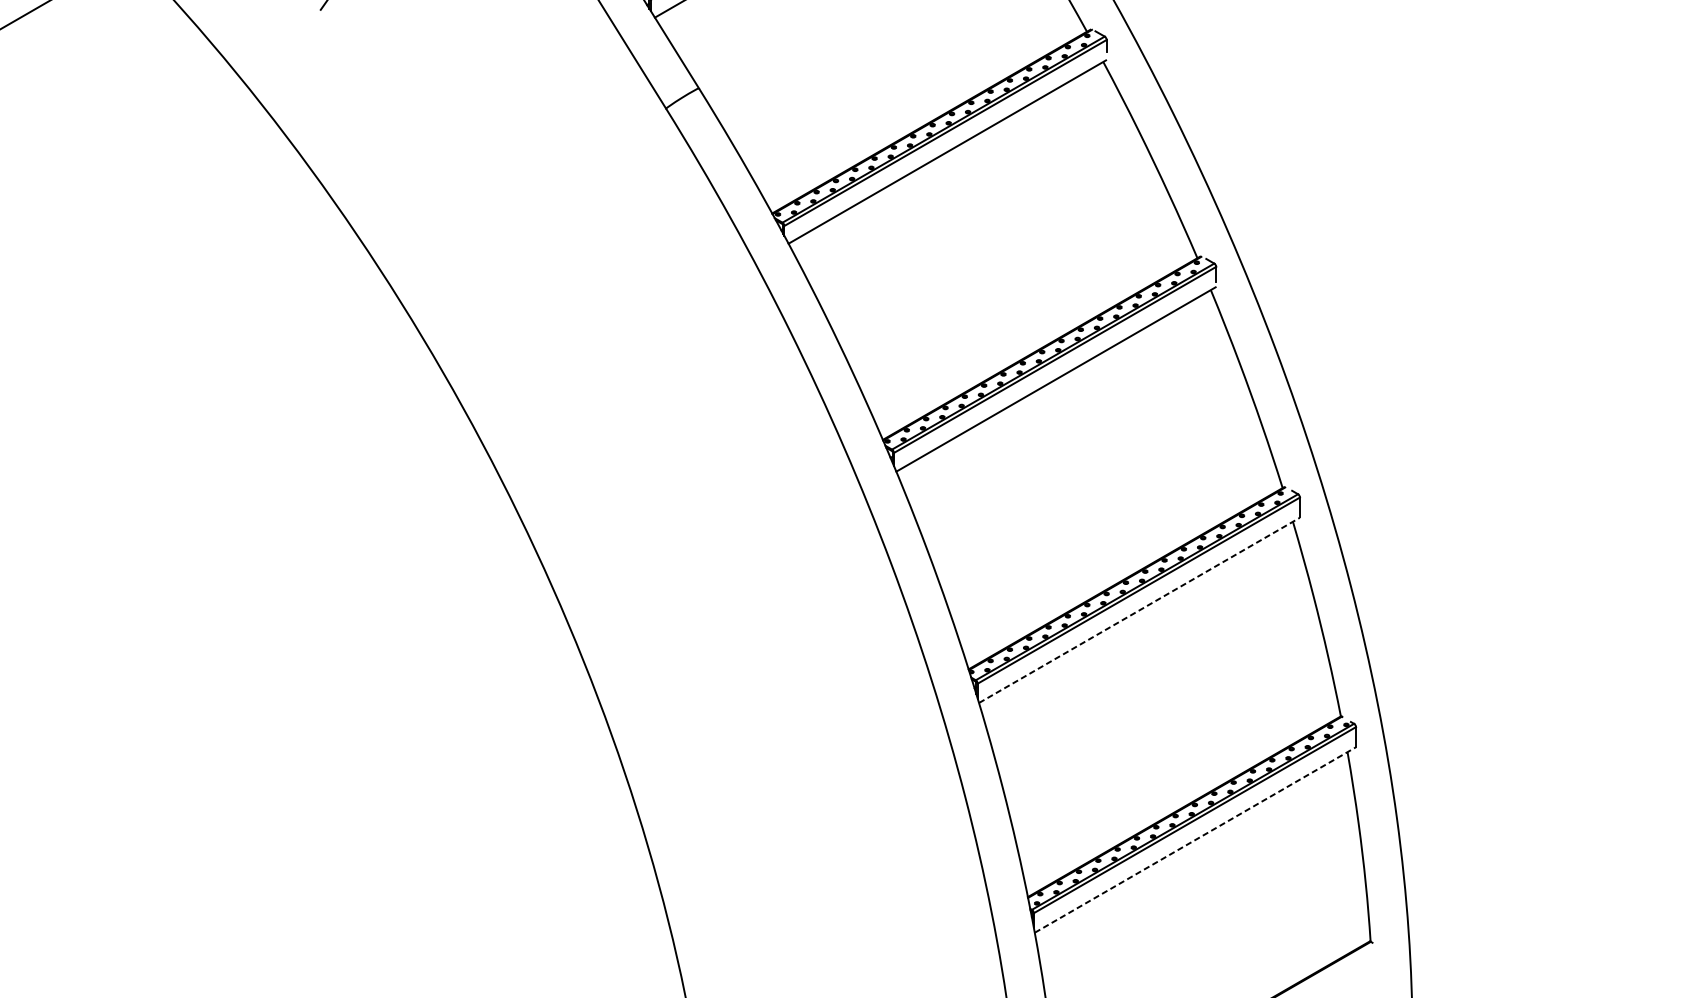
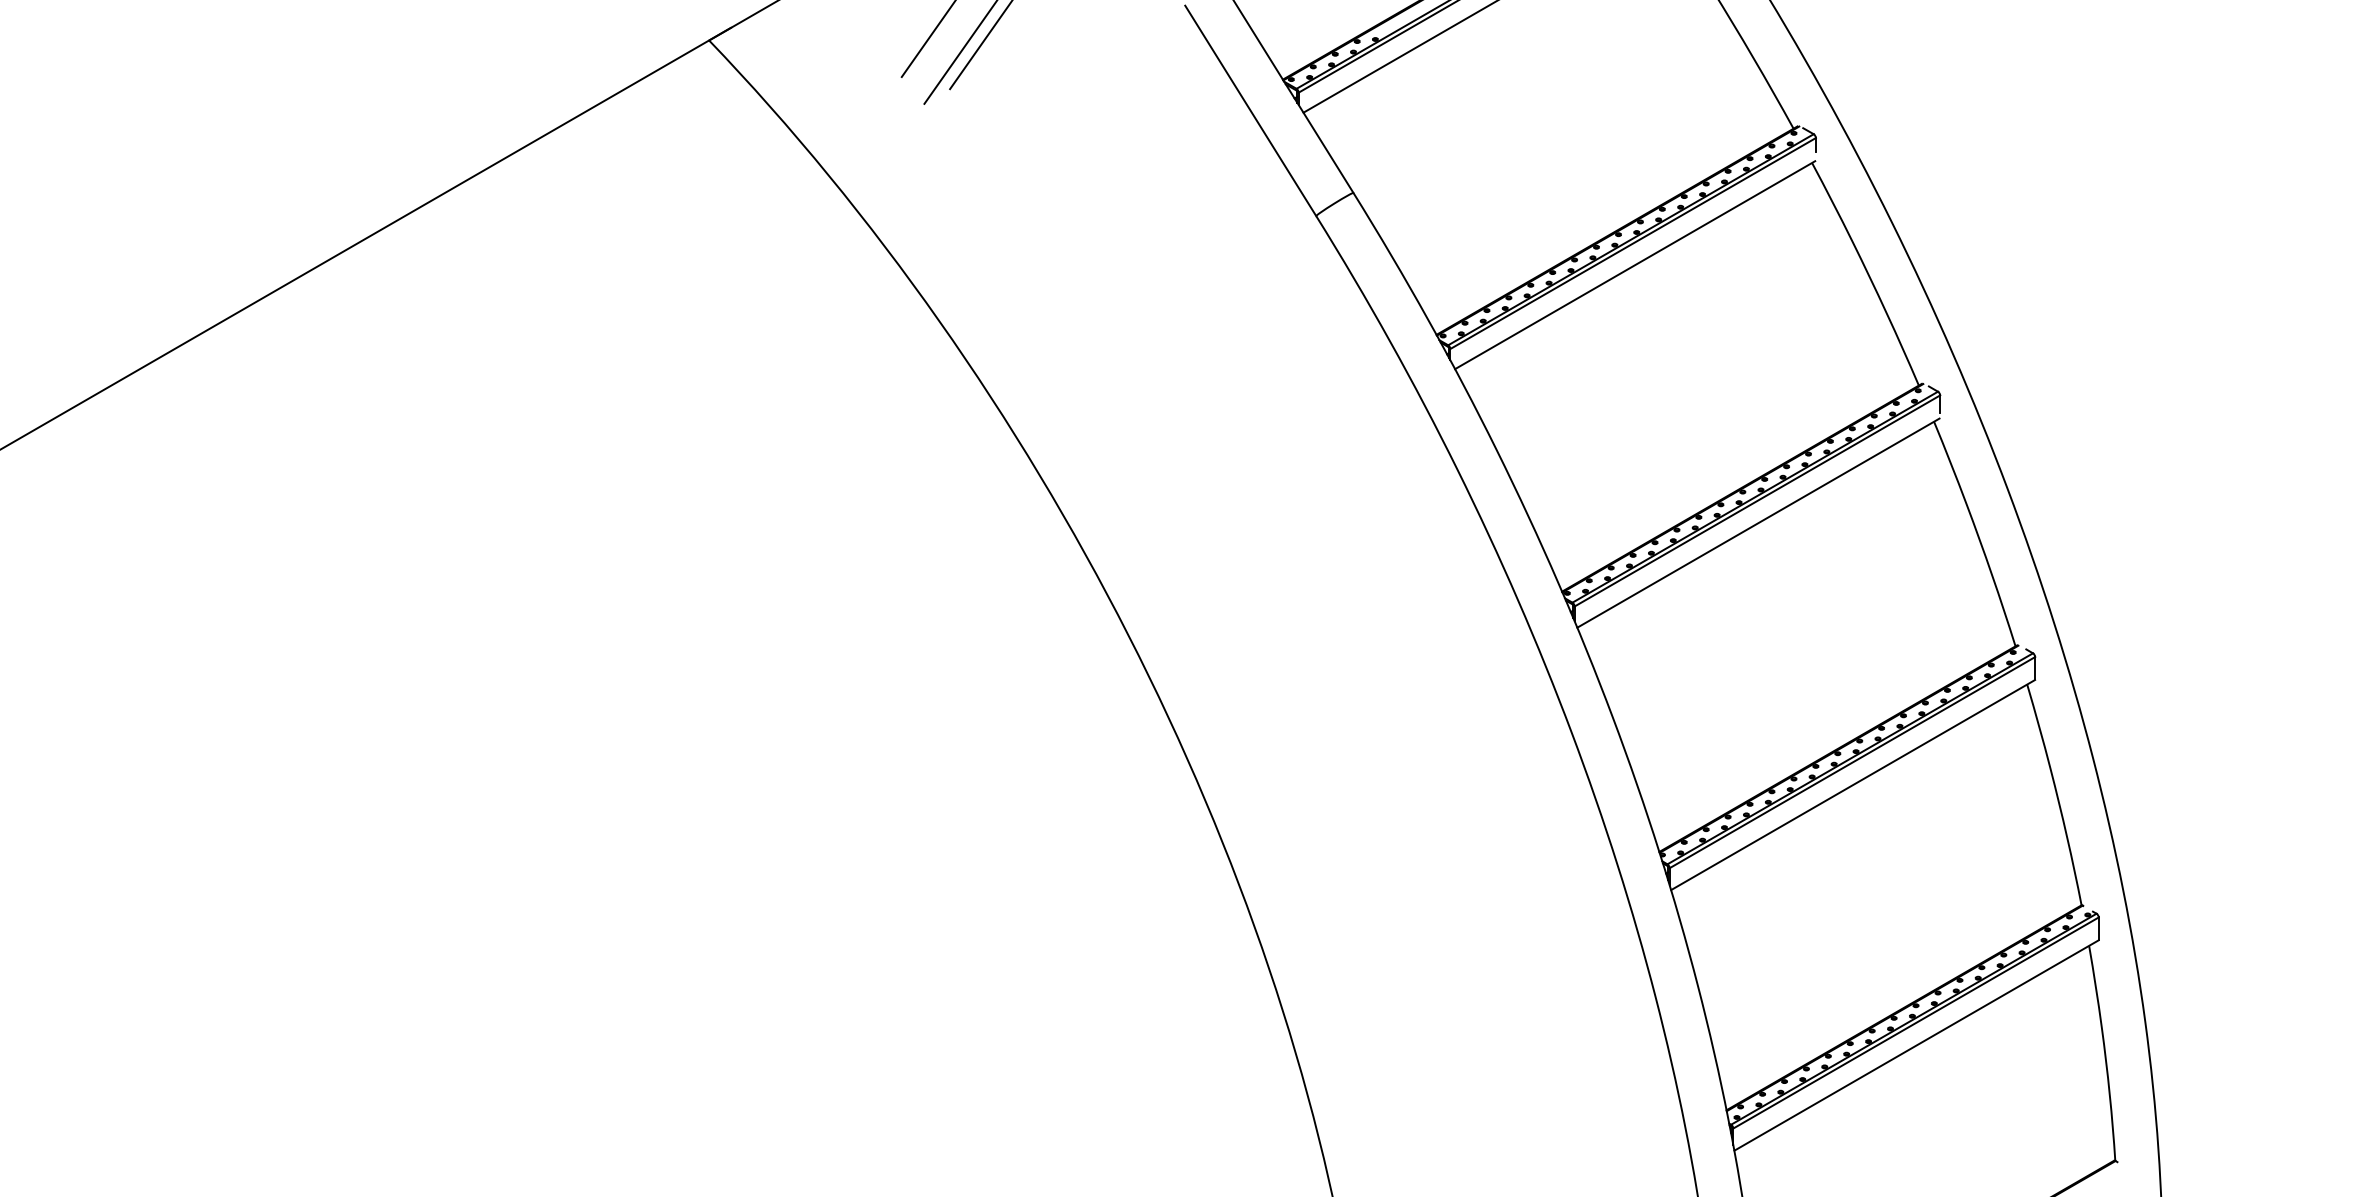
line: (1139, 609) -> (1853, 784), dashed -> solid
line: (1196, 839) -> (1917, 1045), dashed -> solid

